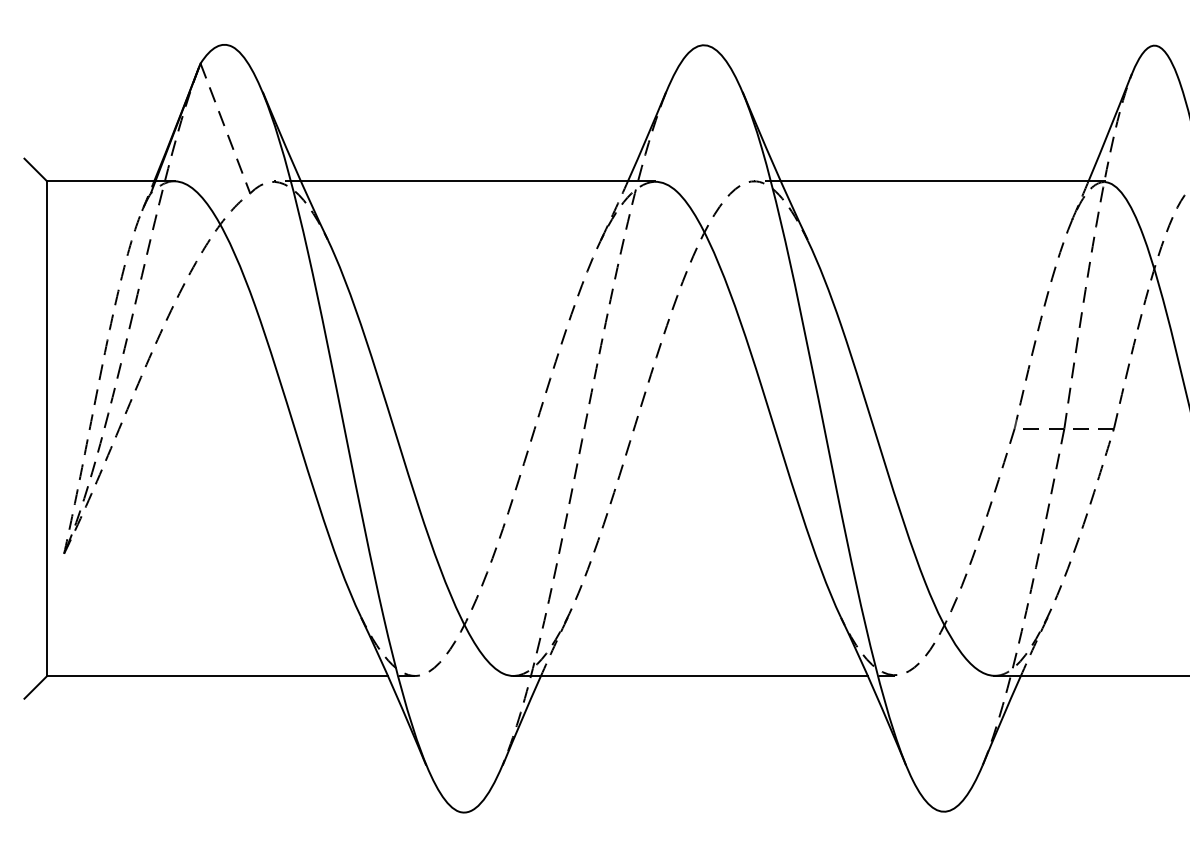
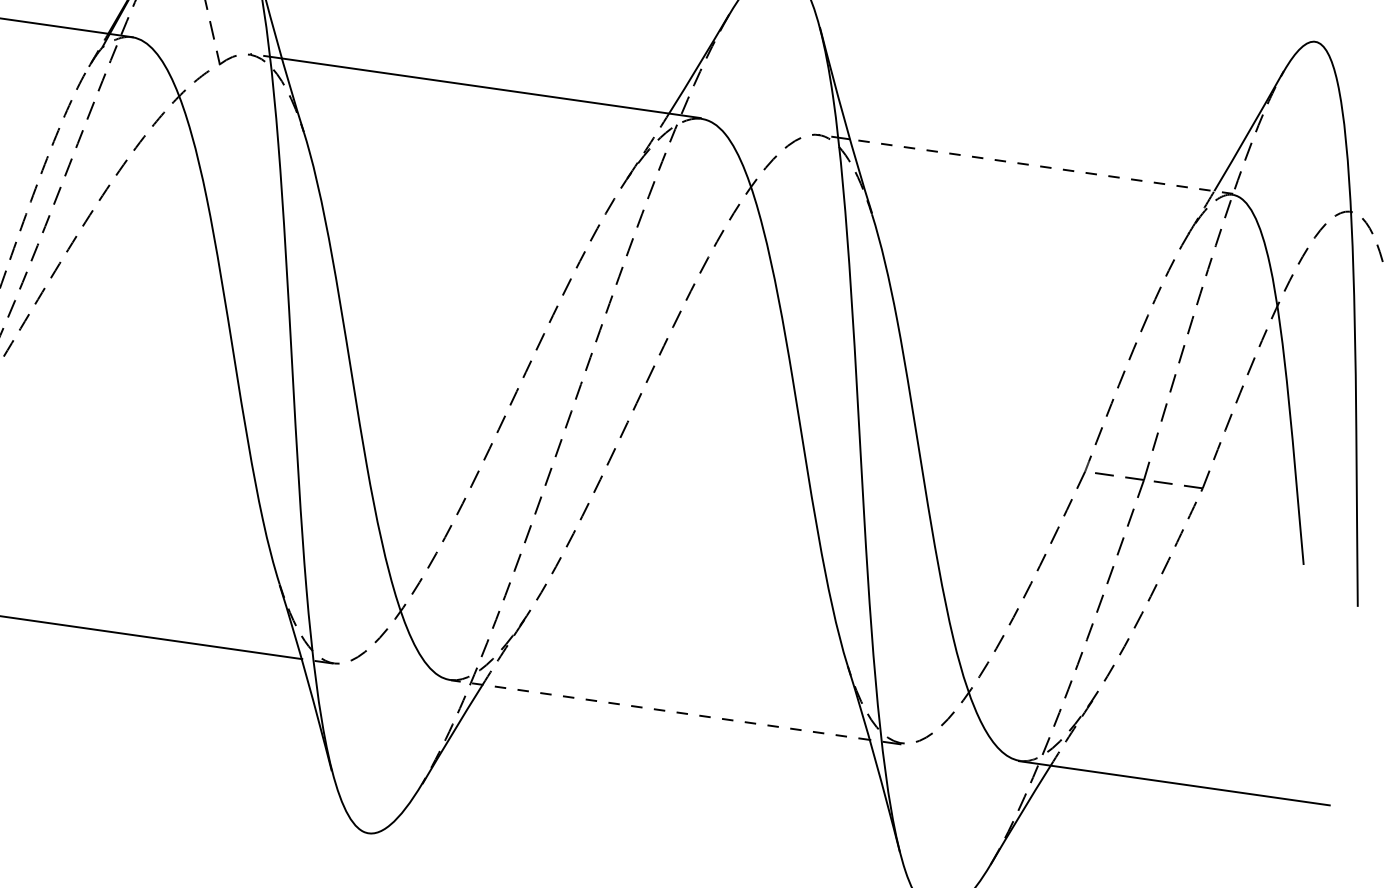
line: (942, 181) -> (1041, 166), solid -> dashed
line: (691, 676) -> (660, 710), solid -> dashed

